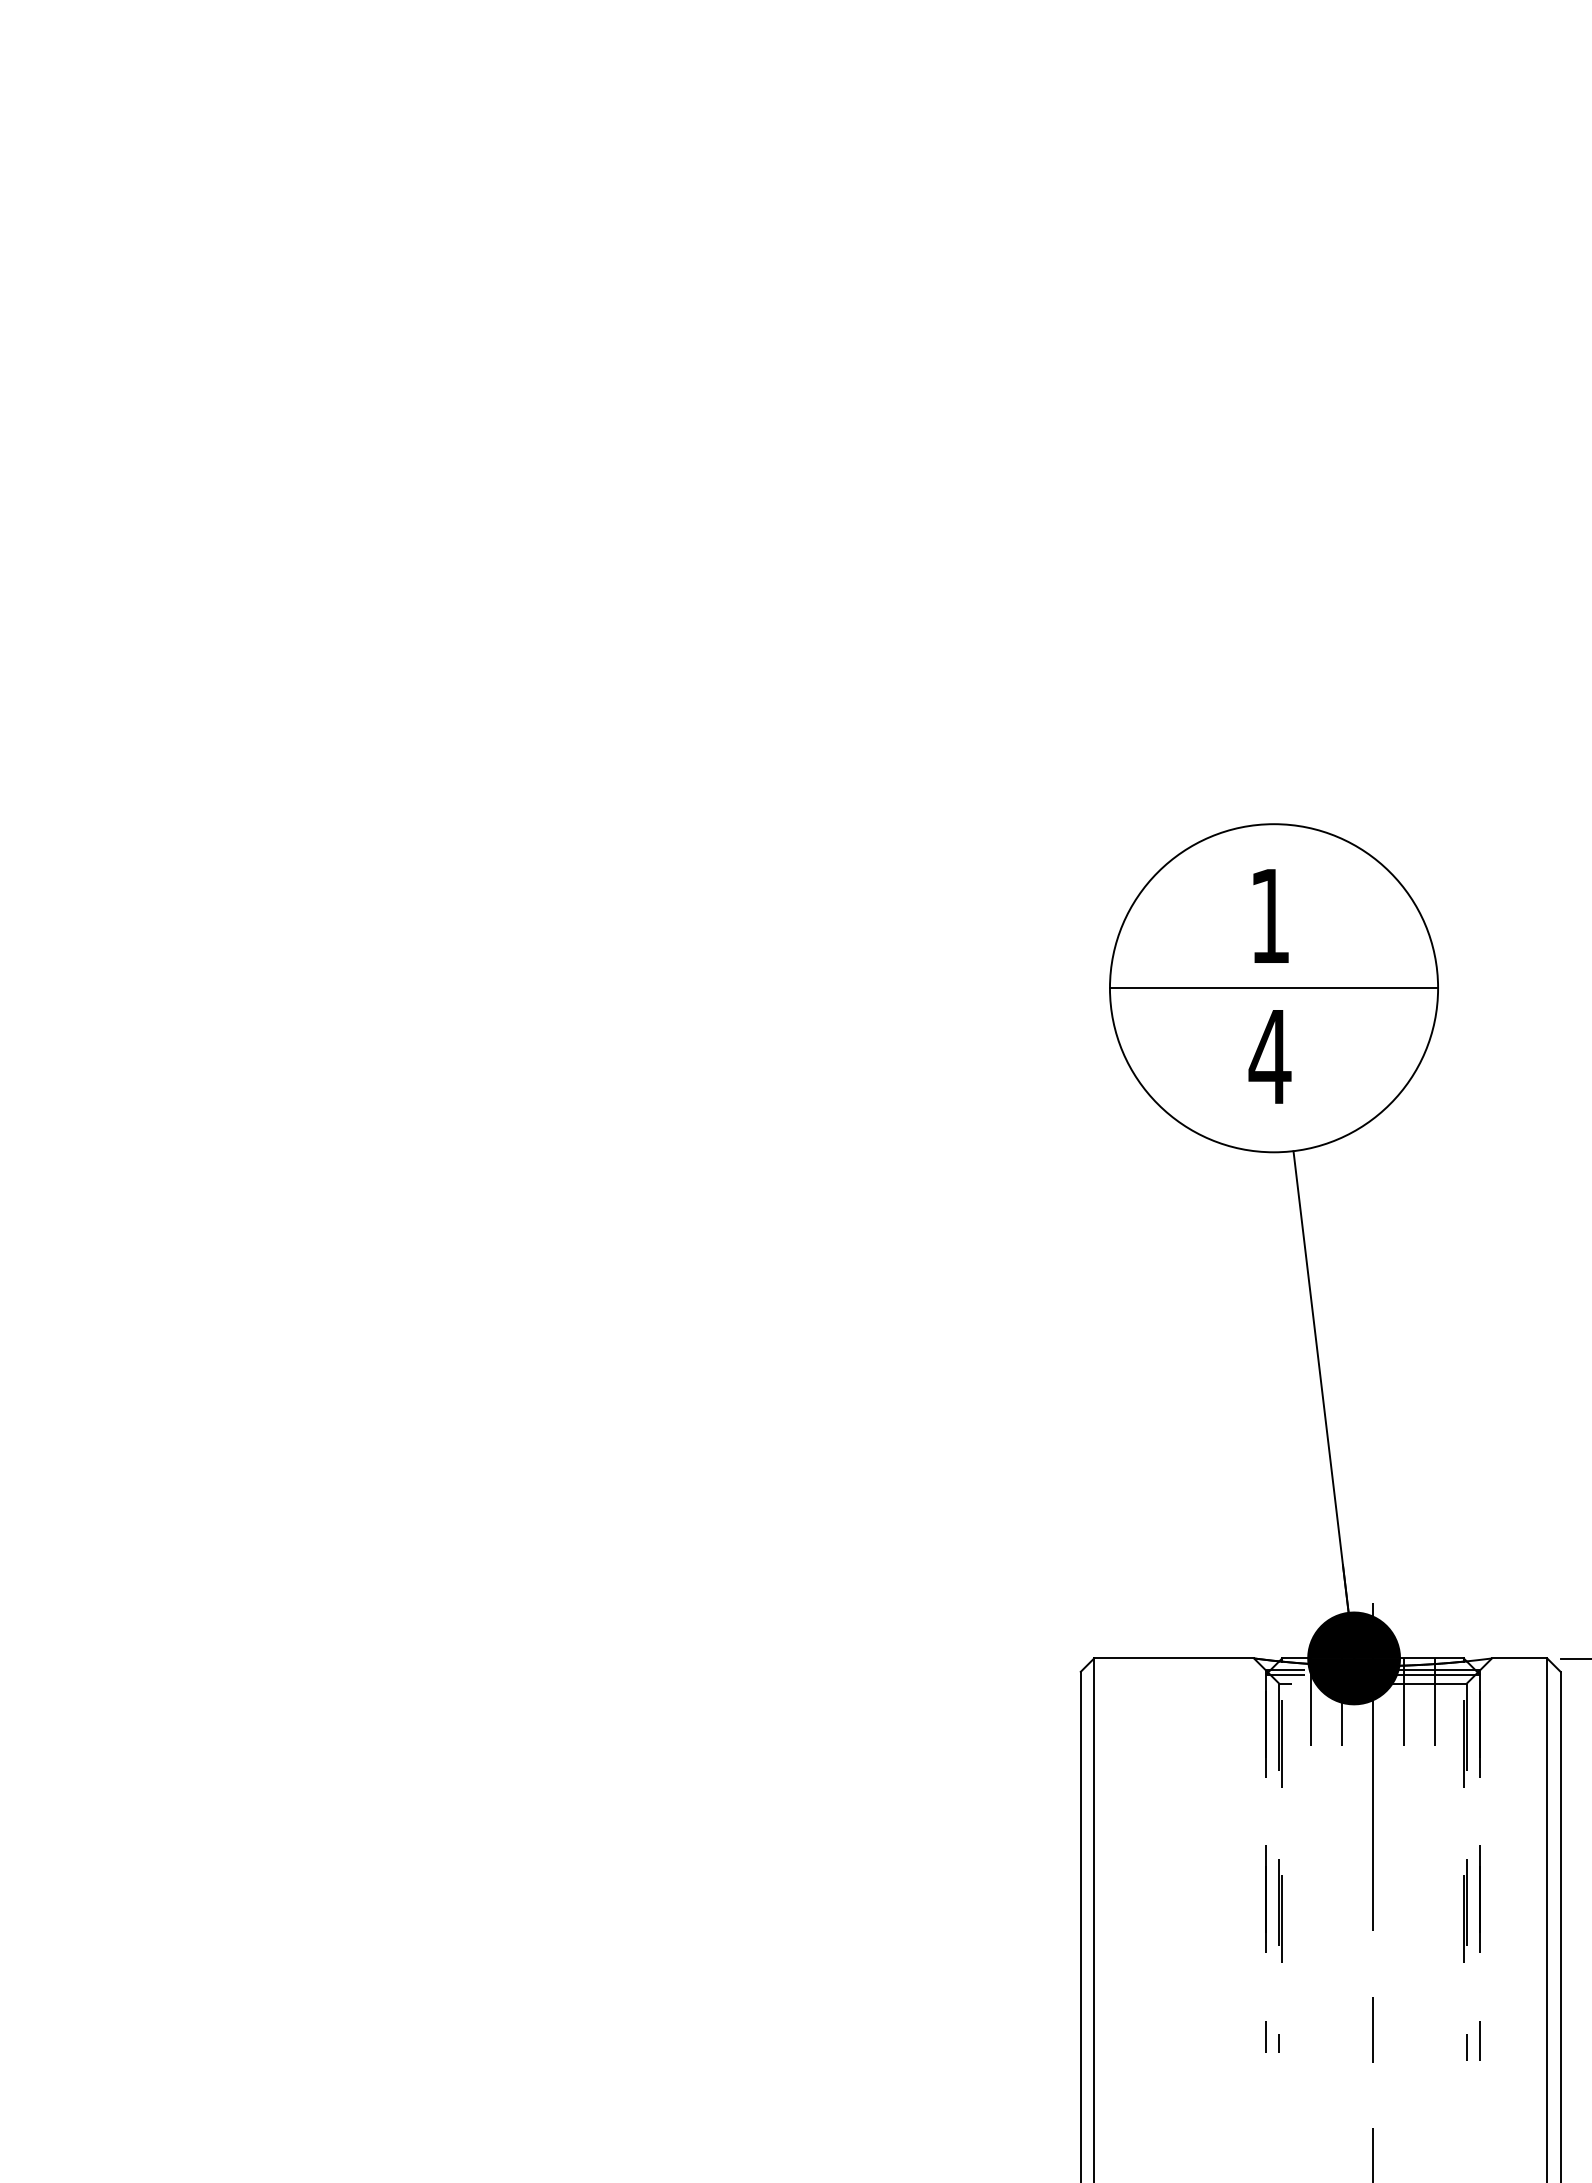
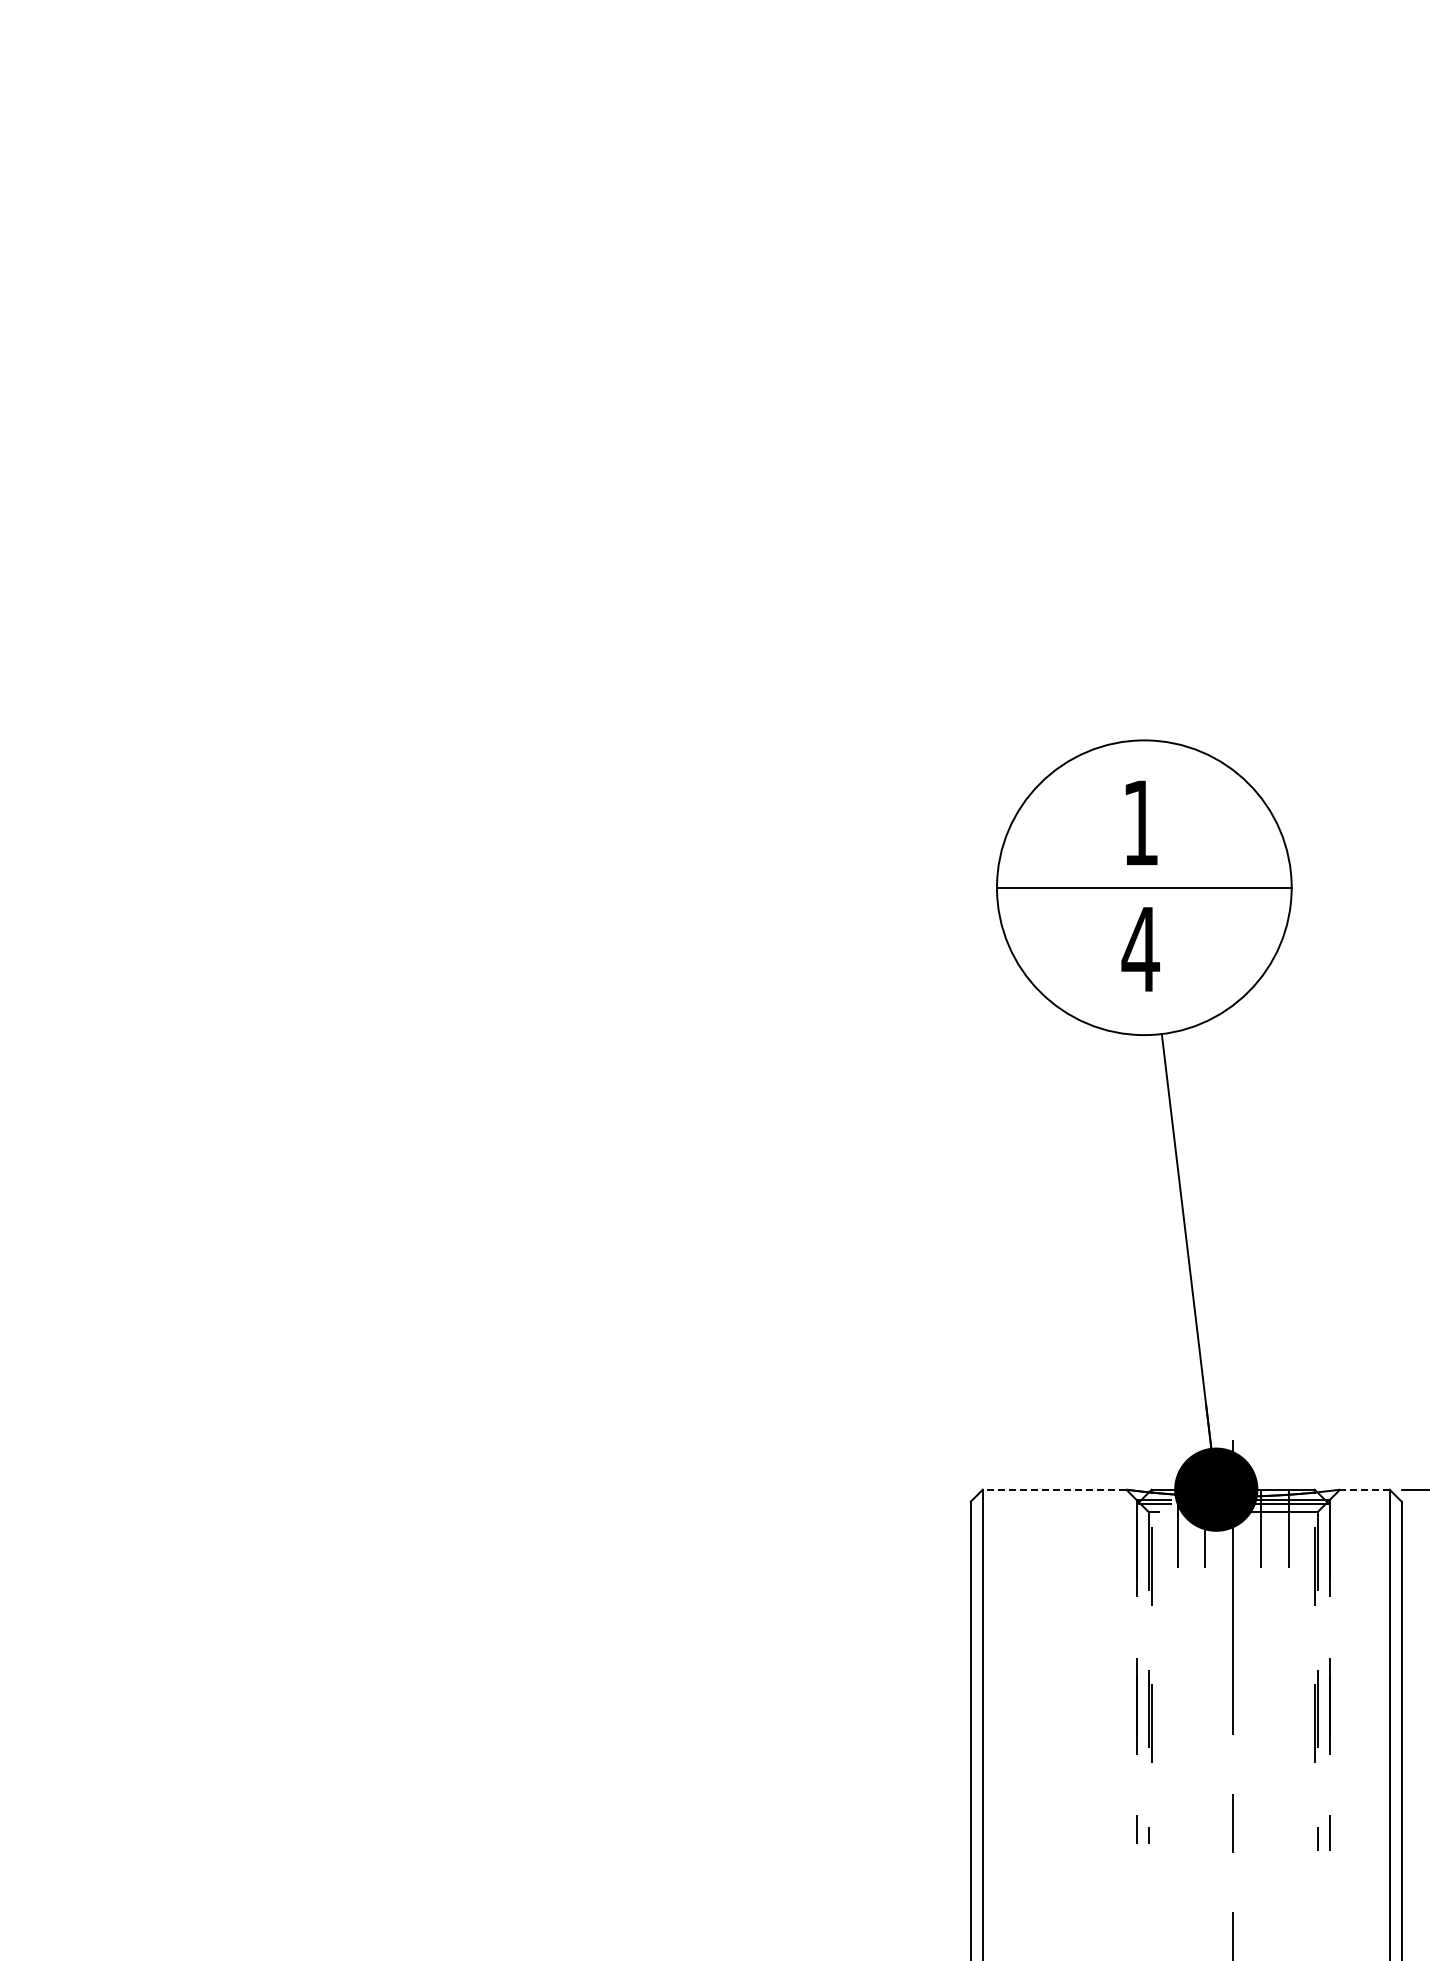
line: (1173, 1658) -> (1054, 1489), solid -> dashed
line: (1519, 1658) -> (1364, 1489), solid -> dashed

